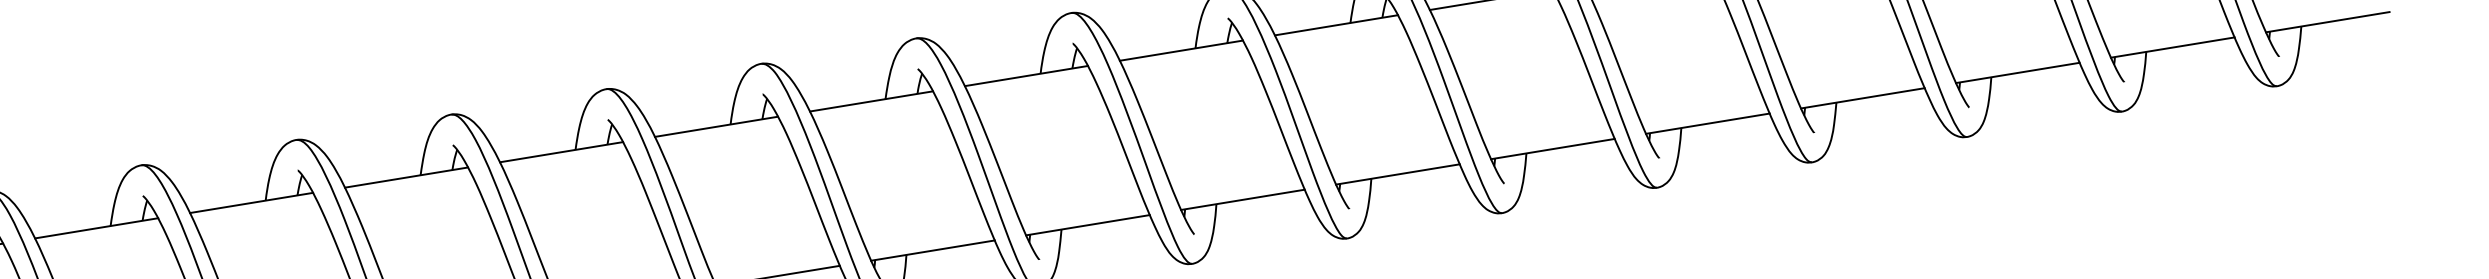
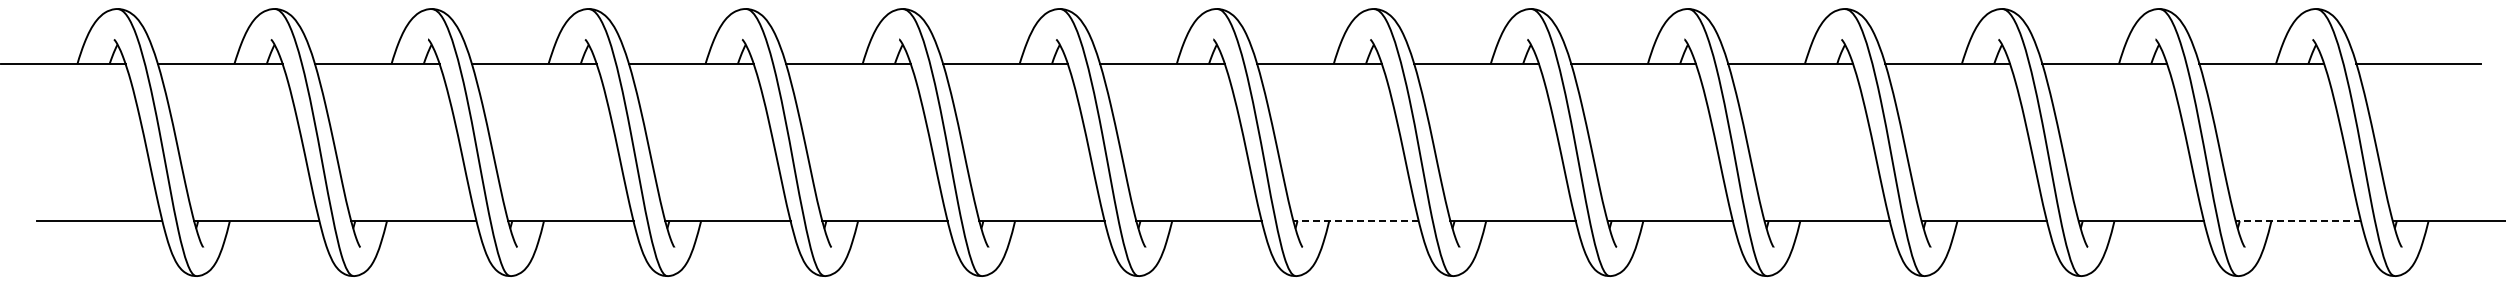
line: (2173, 47) -> (2298, 221), solid -> dashed
line: (1243, 200) -> (1356, 221), solid -> dashed

